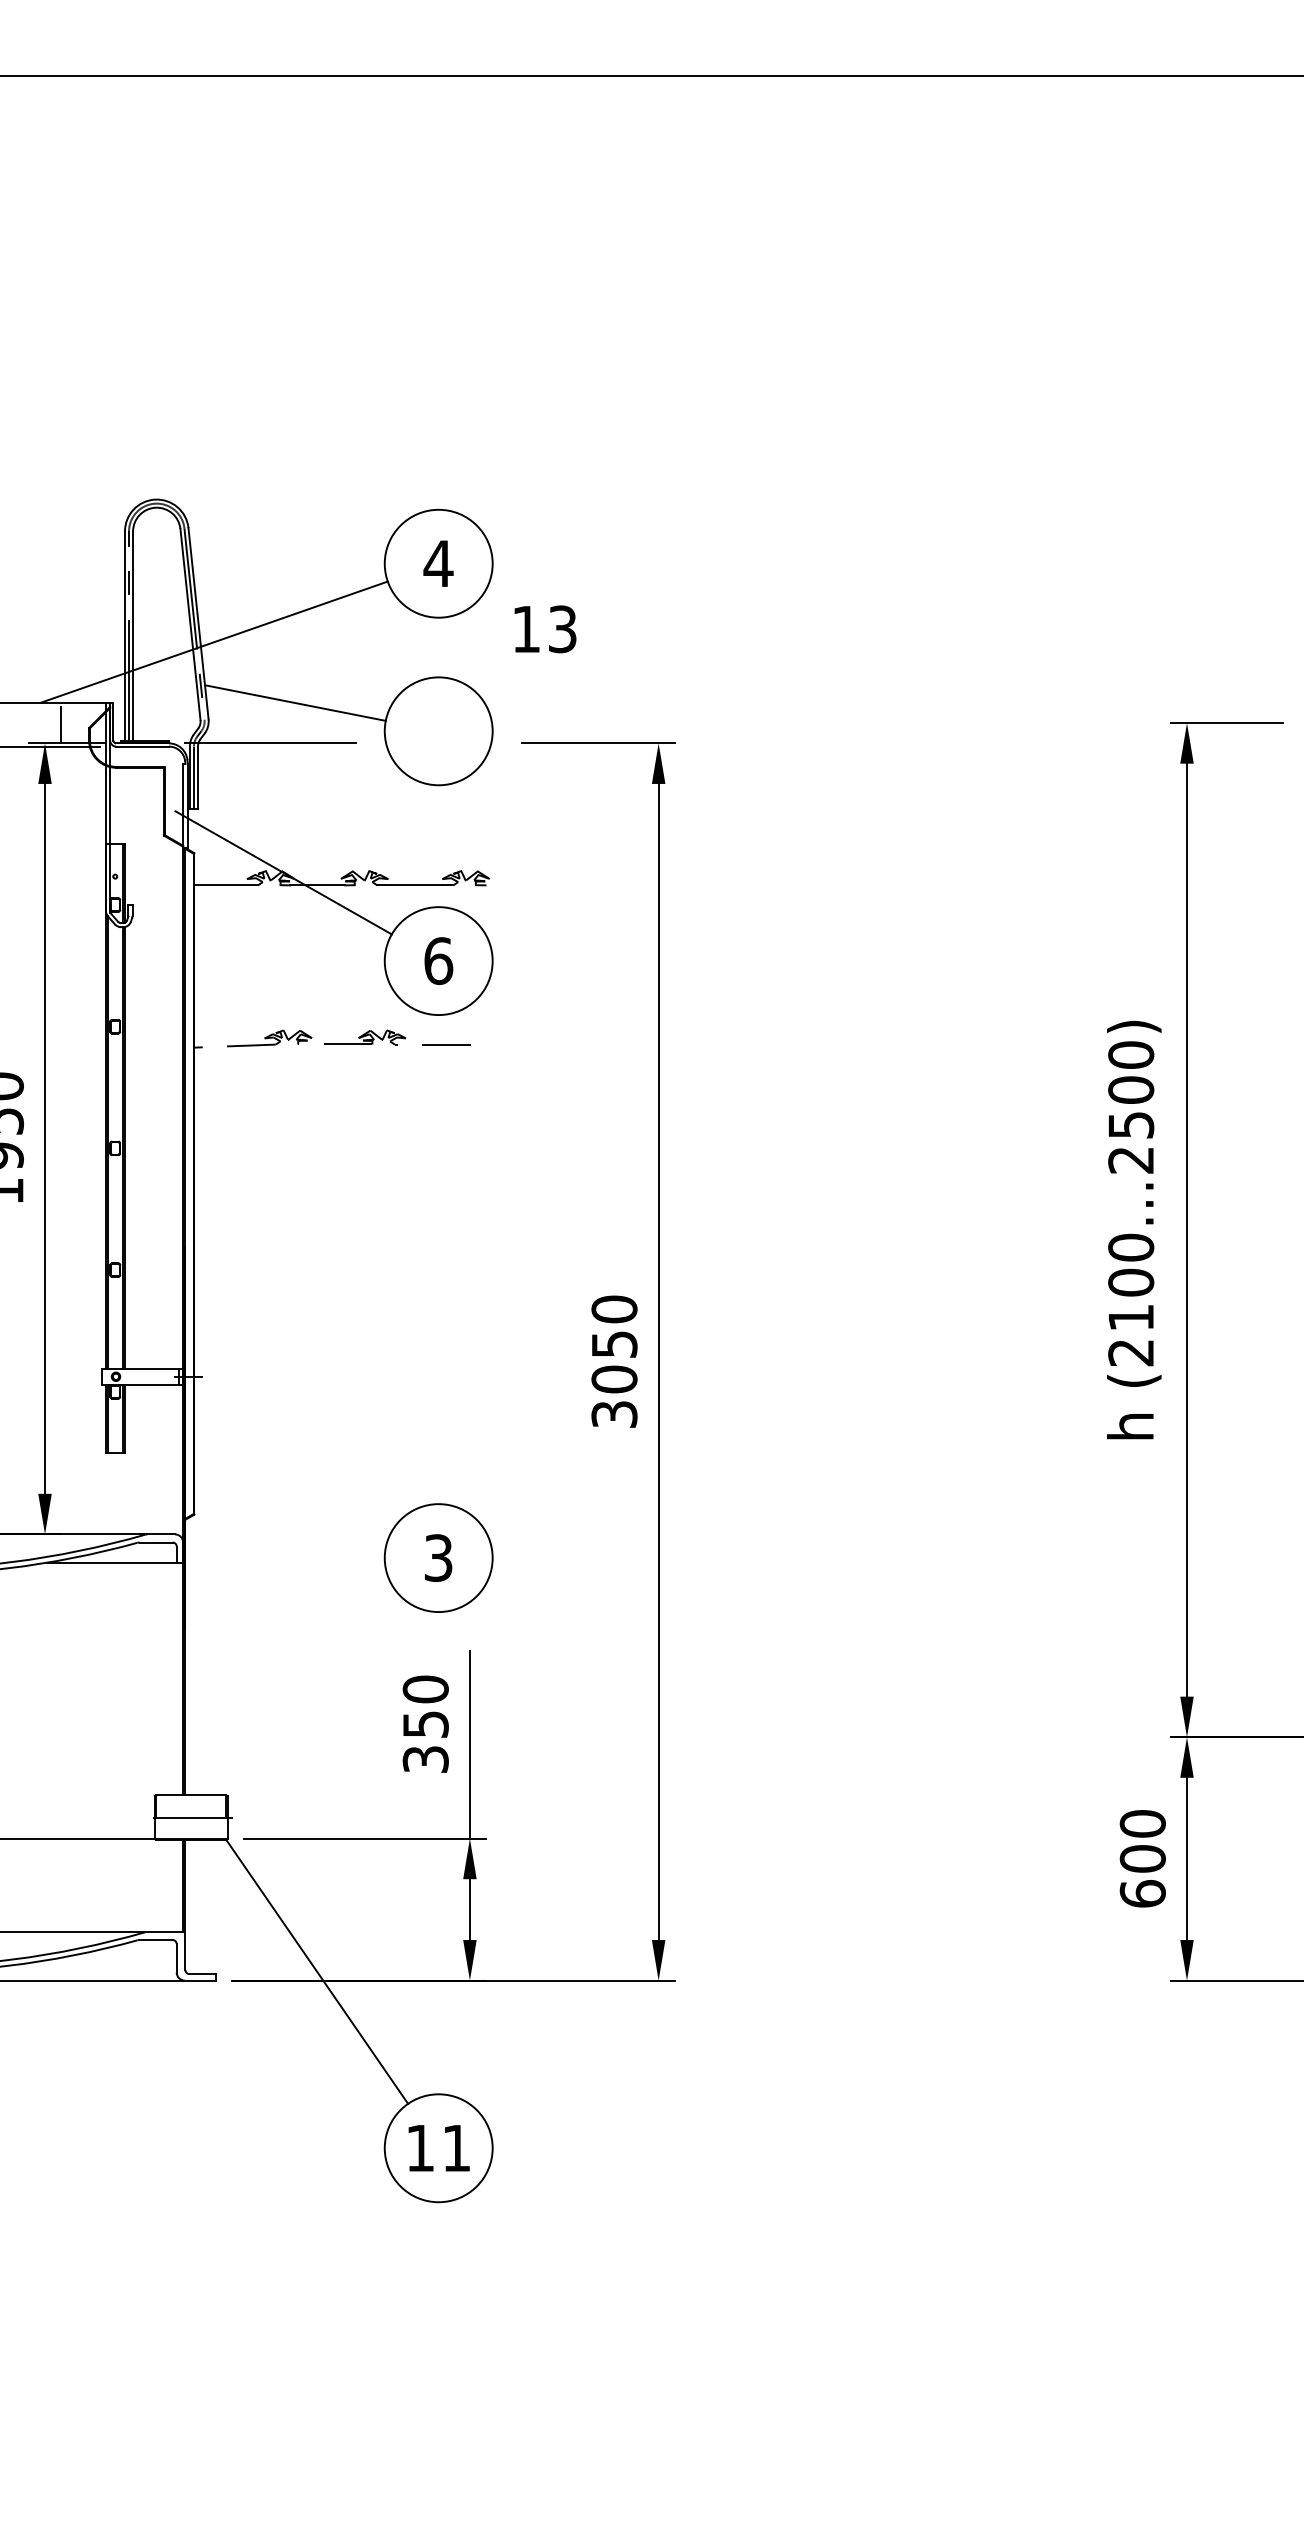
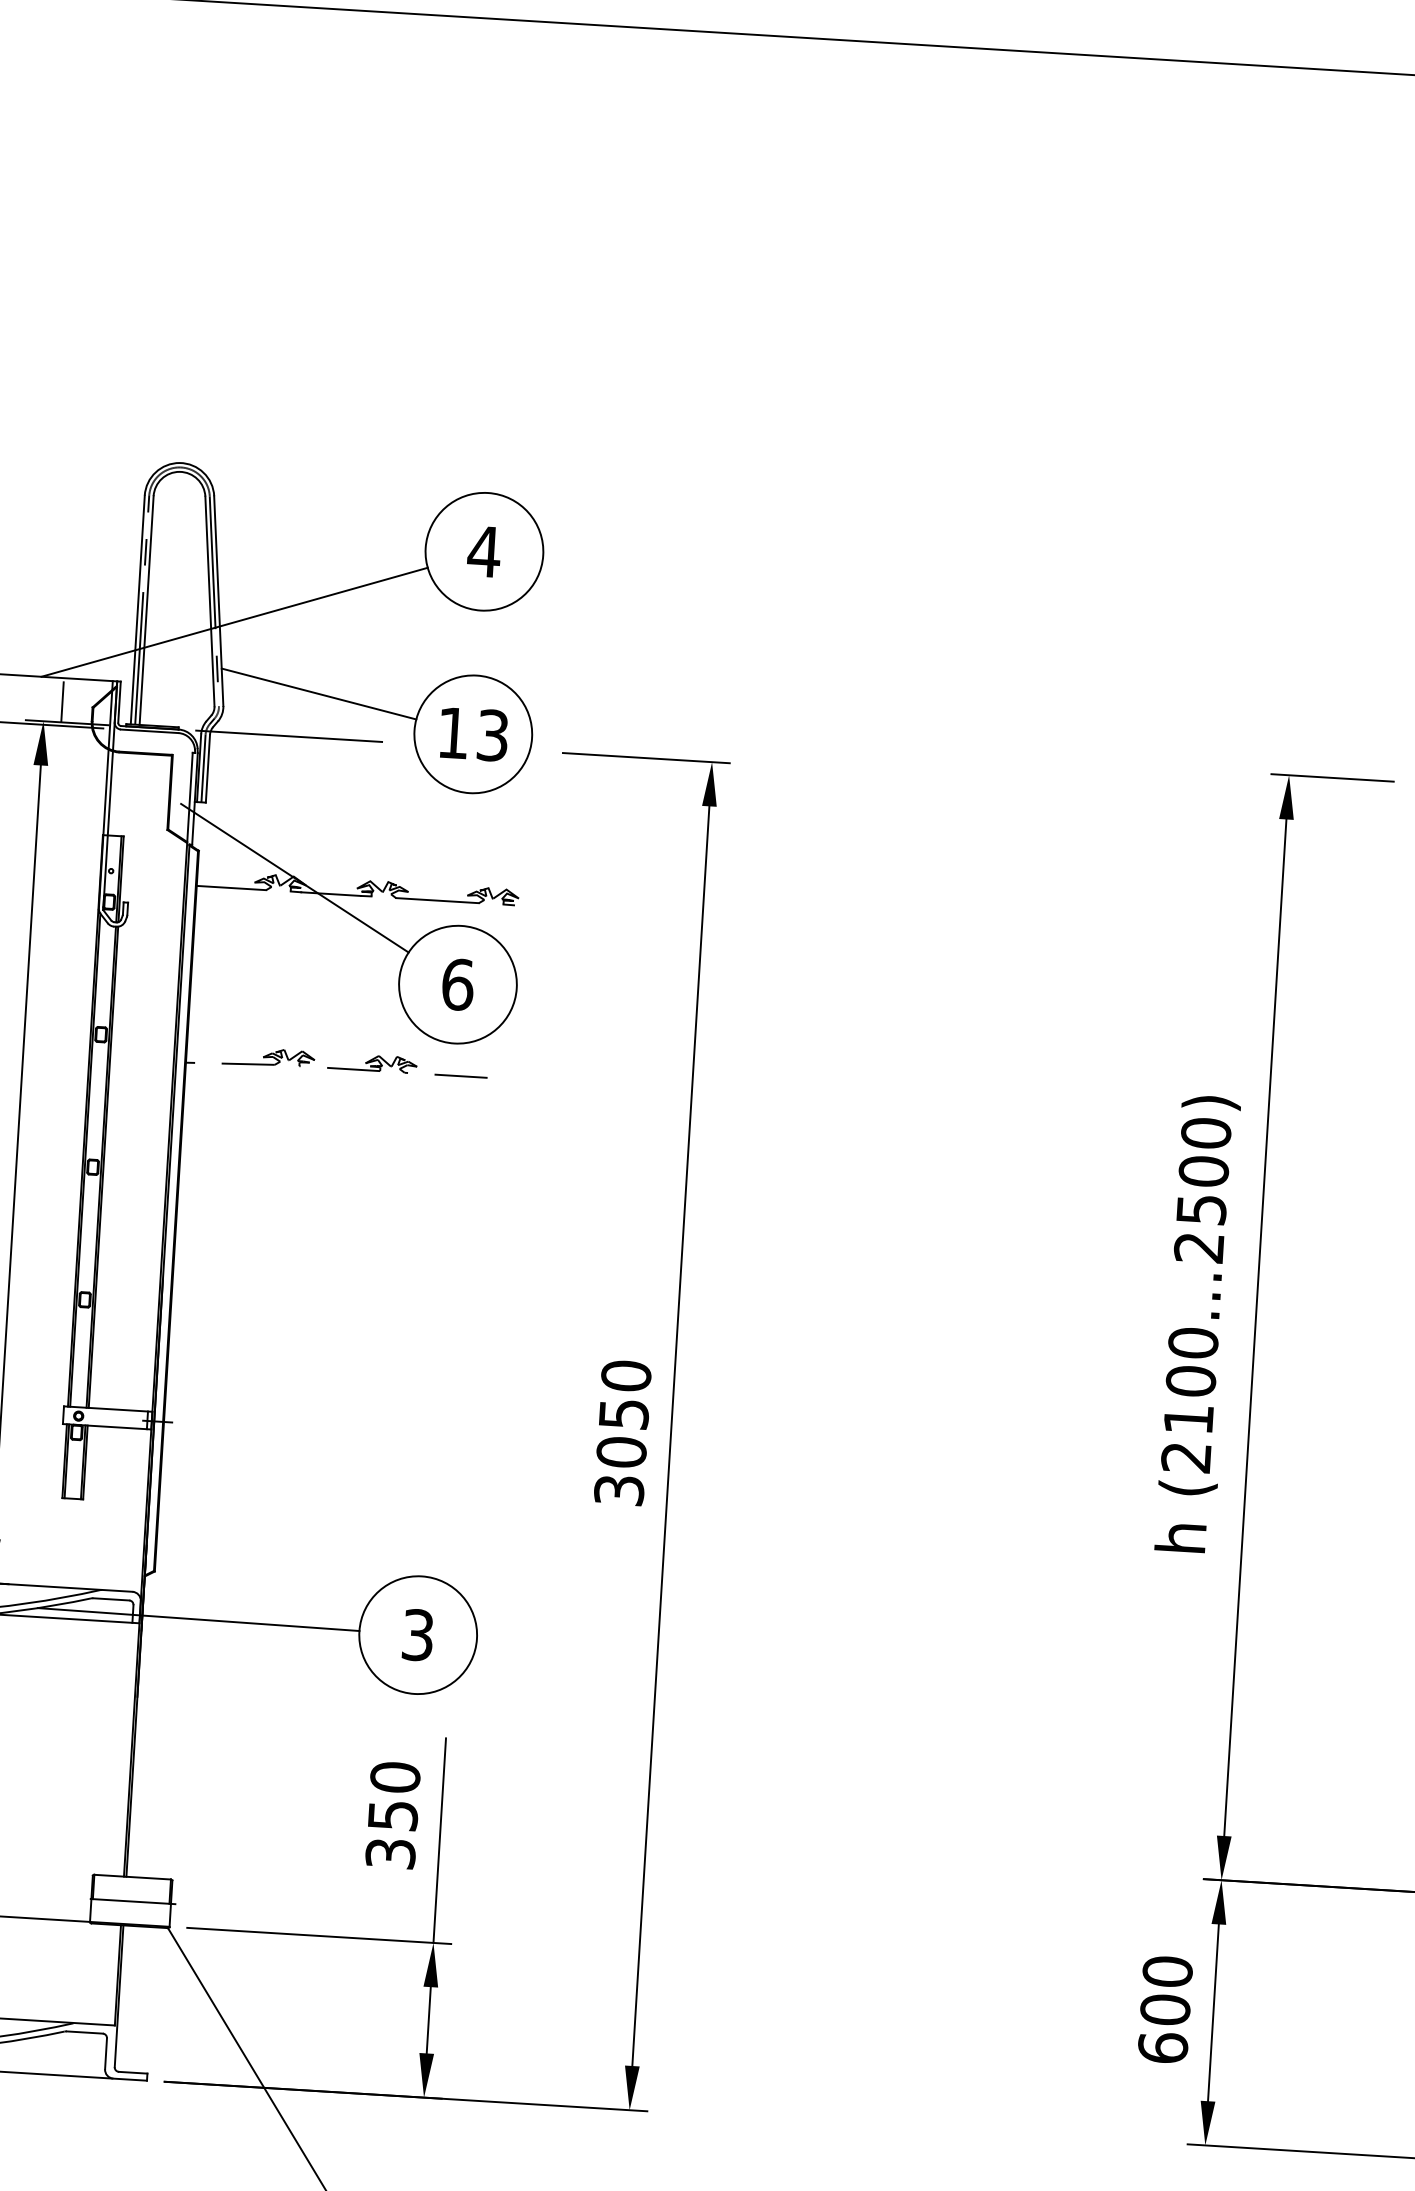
text: (545, 629) -> (474, 734), moved
line: (236, 1555) -> (198, 1618), added

